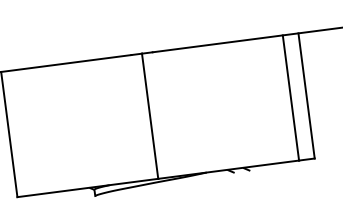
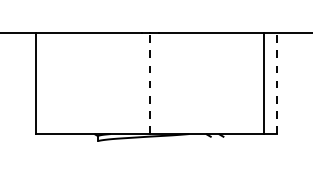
line: (306, 96) -> (276, 83), solid -> dashed
line: (150, 116) -> (150, 83), solid -> dashed

